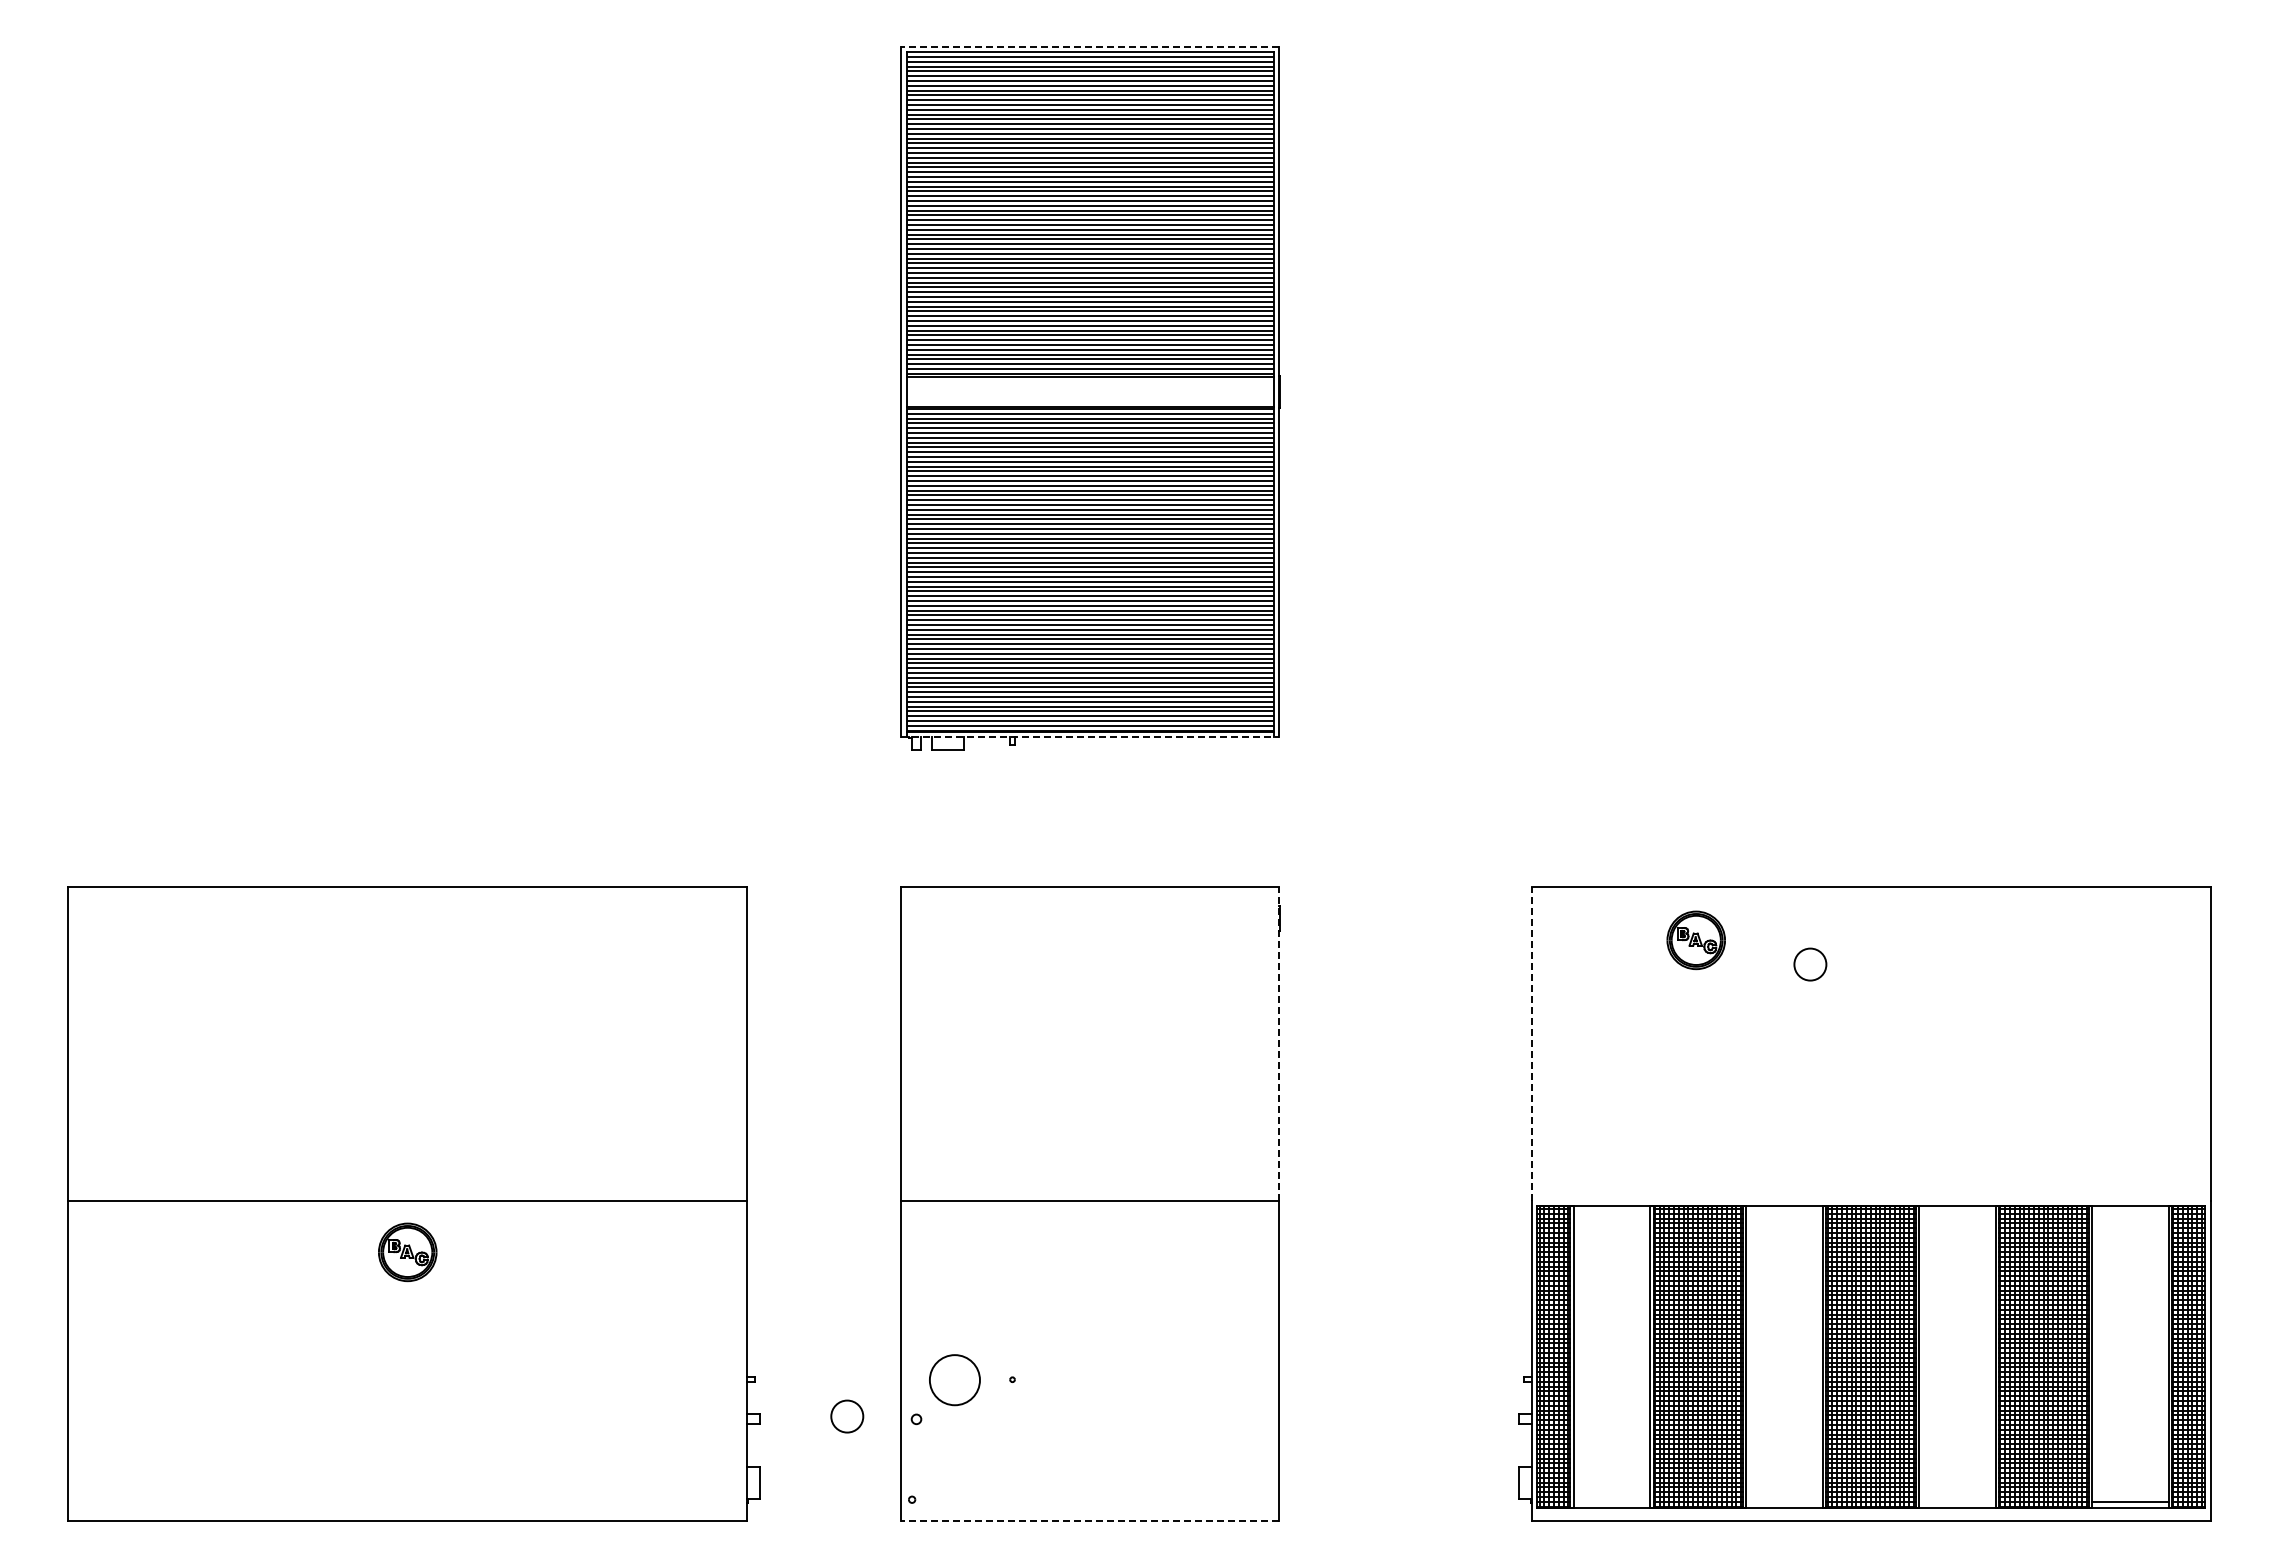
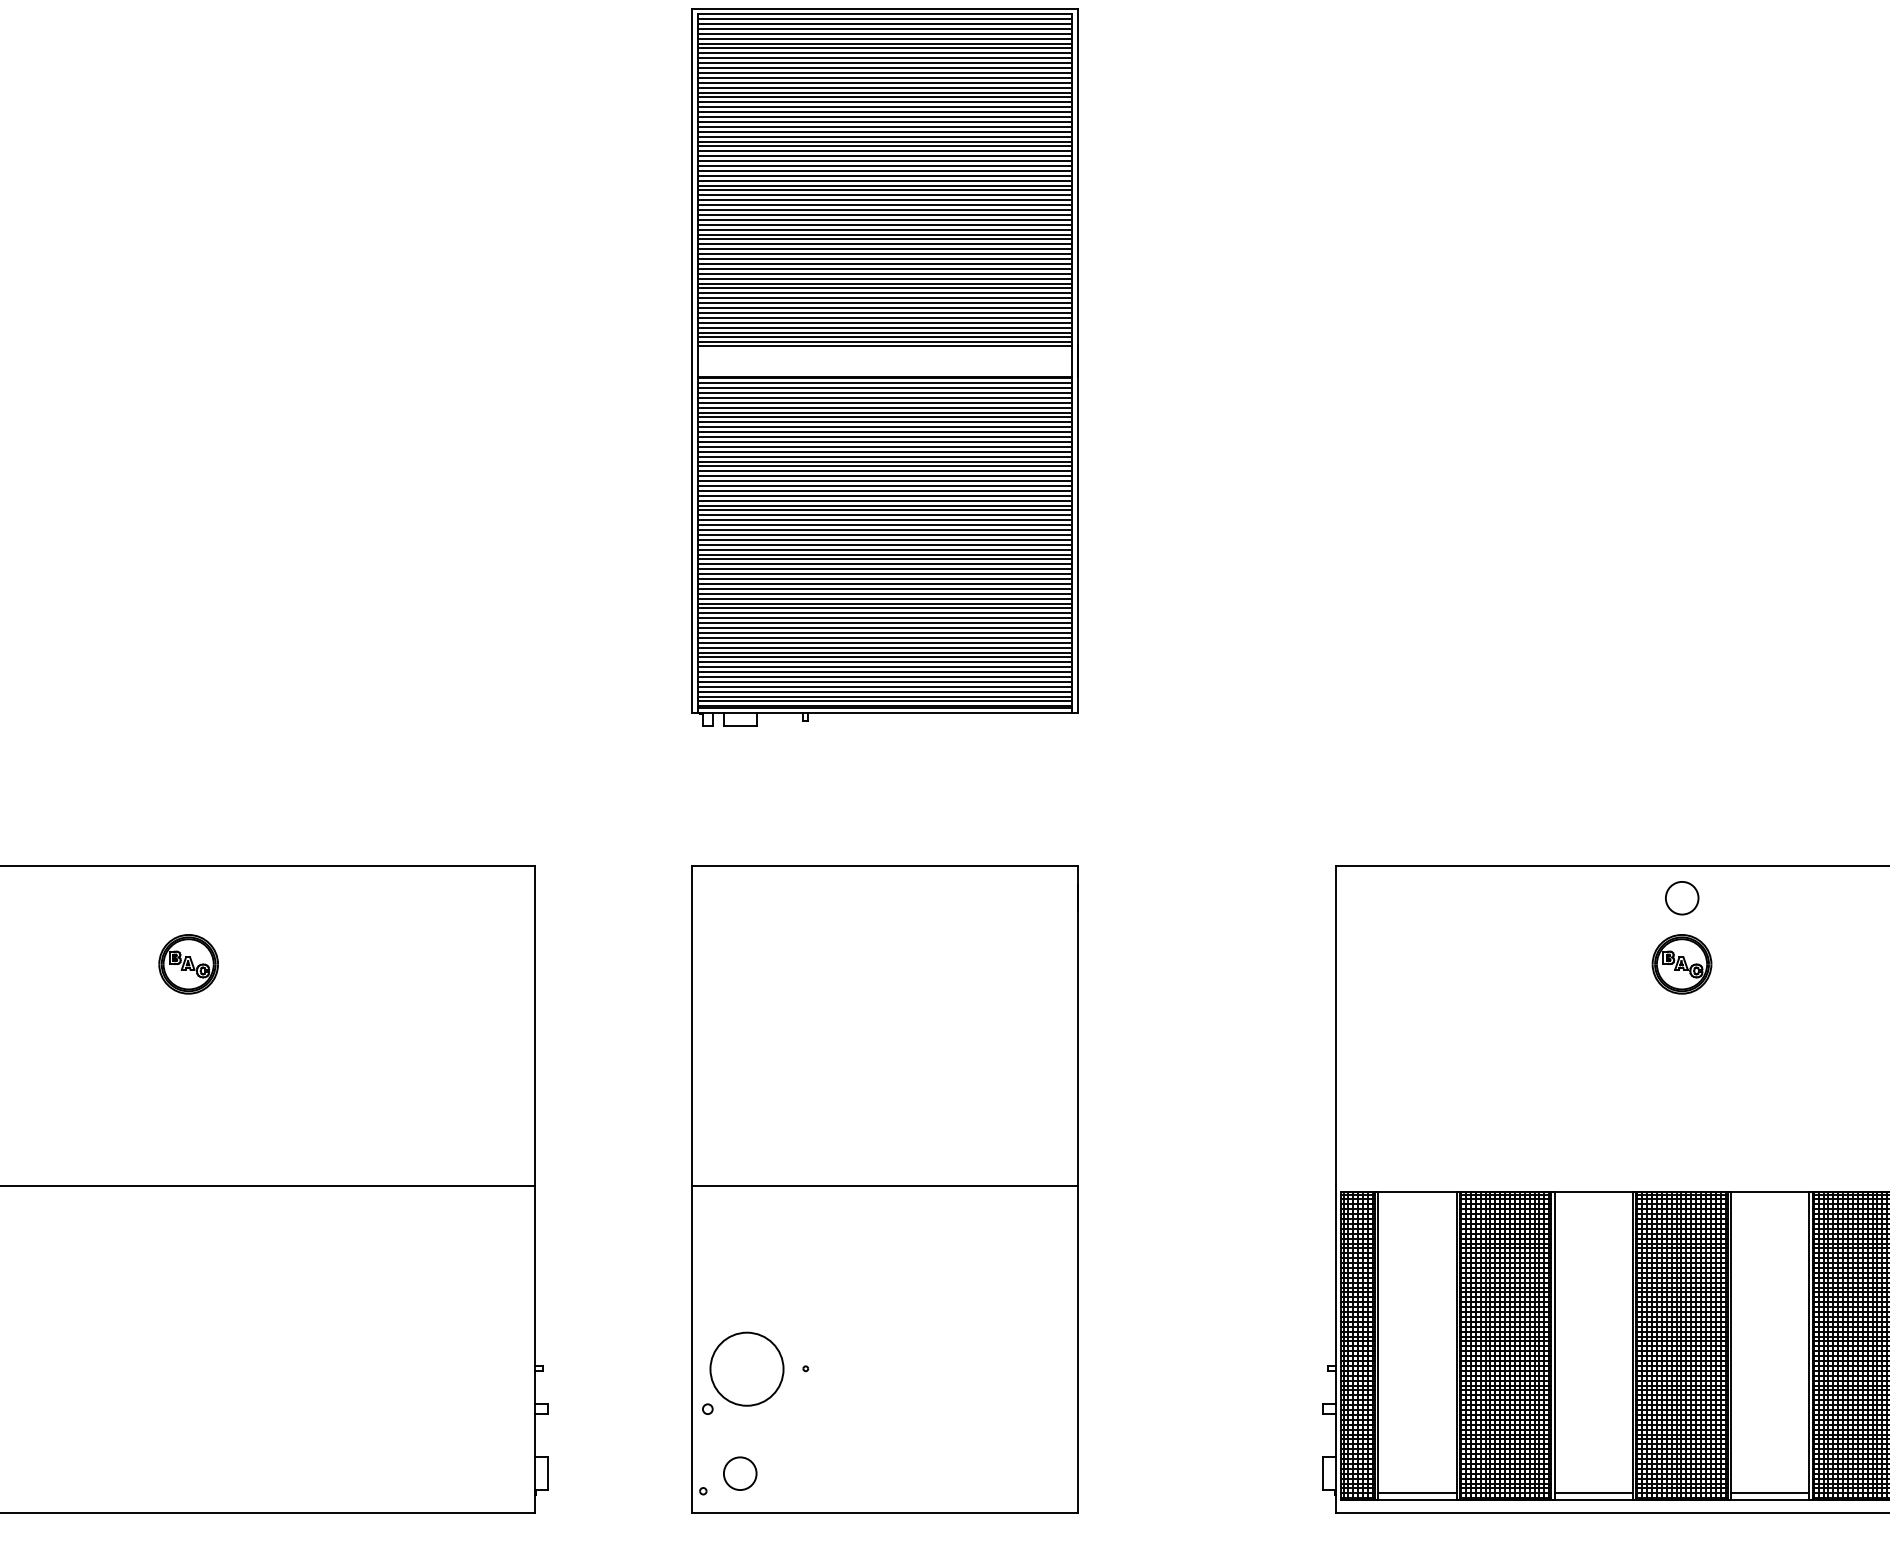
line: (1090, 47) -> (885, 9), dashed -> solid
line: (1090, 737) -> (885, 713), dashed -> solid
part: (1695, 940) -> (1681, 964), moved
circle: (1810, 964) -> (1682, 898), moved
line: (1278, 1044) -> (1077, 1026), dashed -> solid
line: (1531, 1044) -> (1335, 1026), dashed -> solid
part: (407, 1252) -> (188, 964), moved
circle: (954, 1379) -> (746, 1368), size x1.43
circle: (847, 1416) -> (740, 1473), moved
line: (1611, 1501) -> (1416, 1493), added
line: (1784, 1501) -> (1593, 1493), added
line: (1957, 1501) -> (1770, 1493), added
line: (1090, 1520) -> (885, 1512), dashed -> solid

